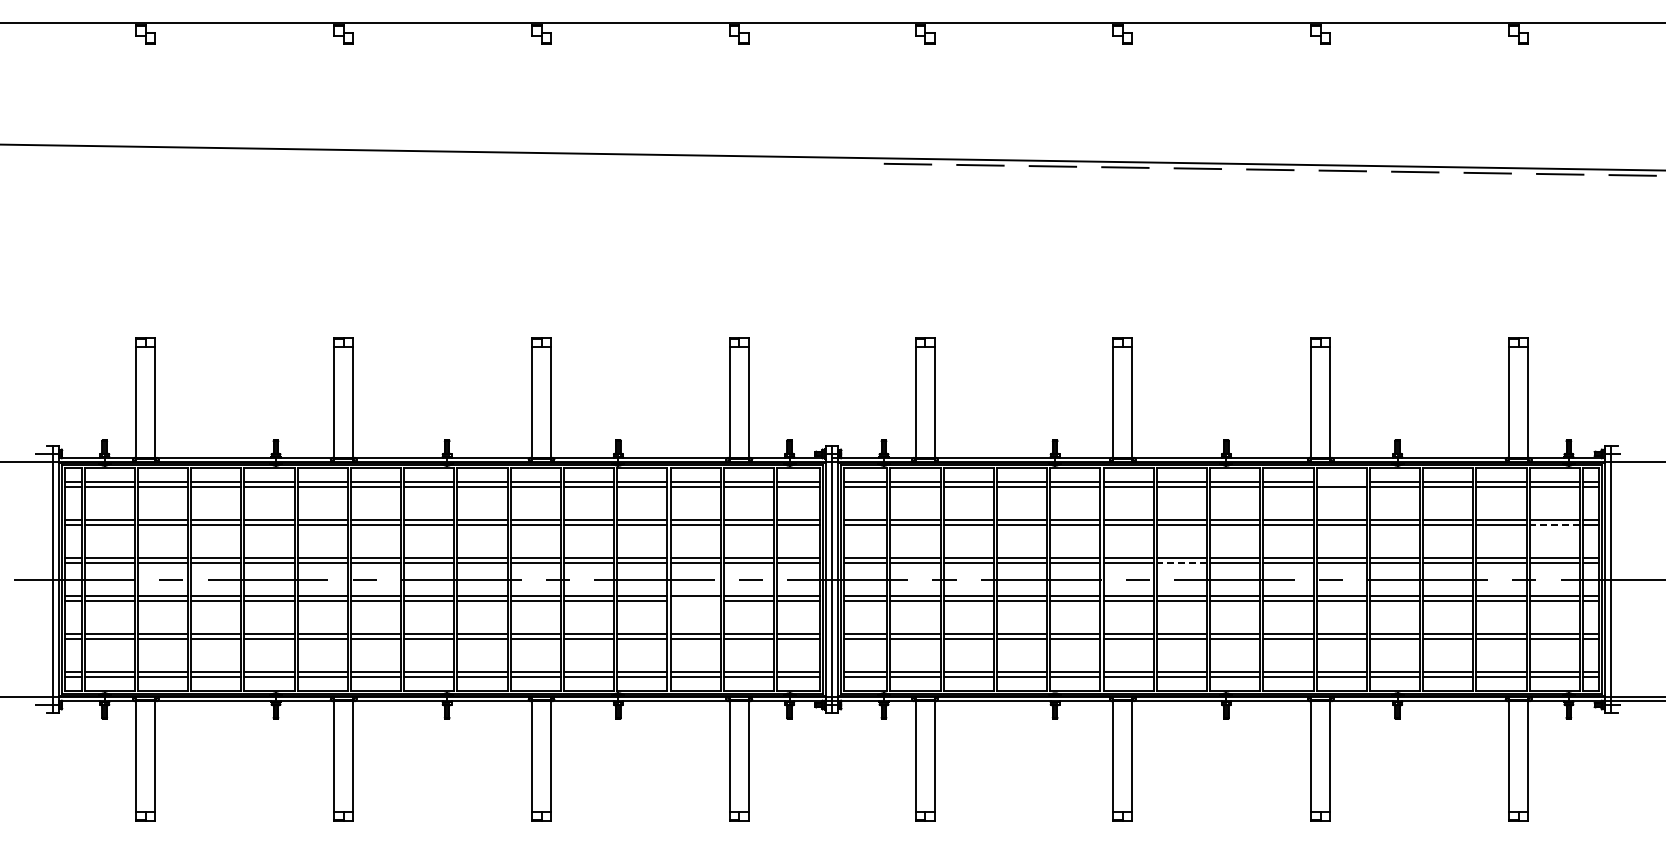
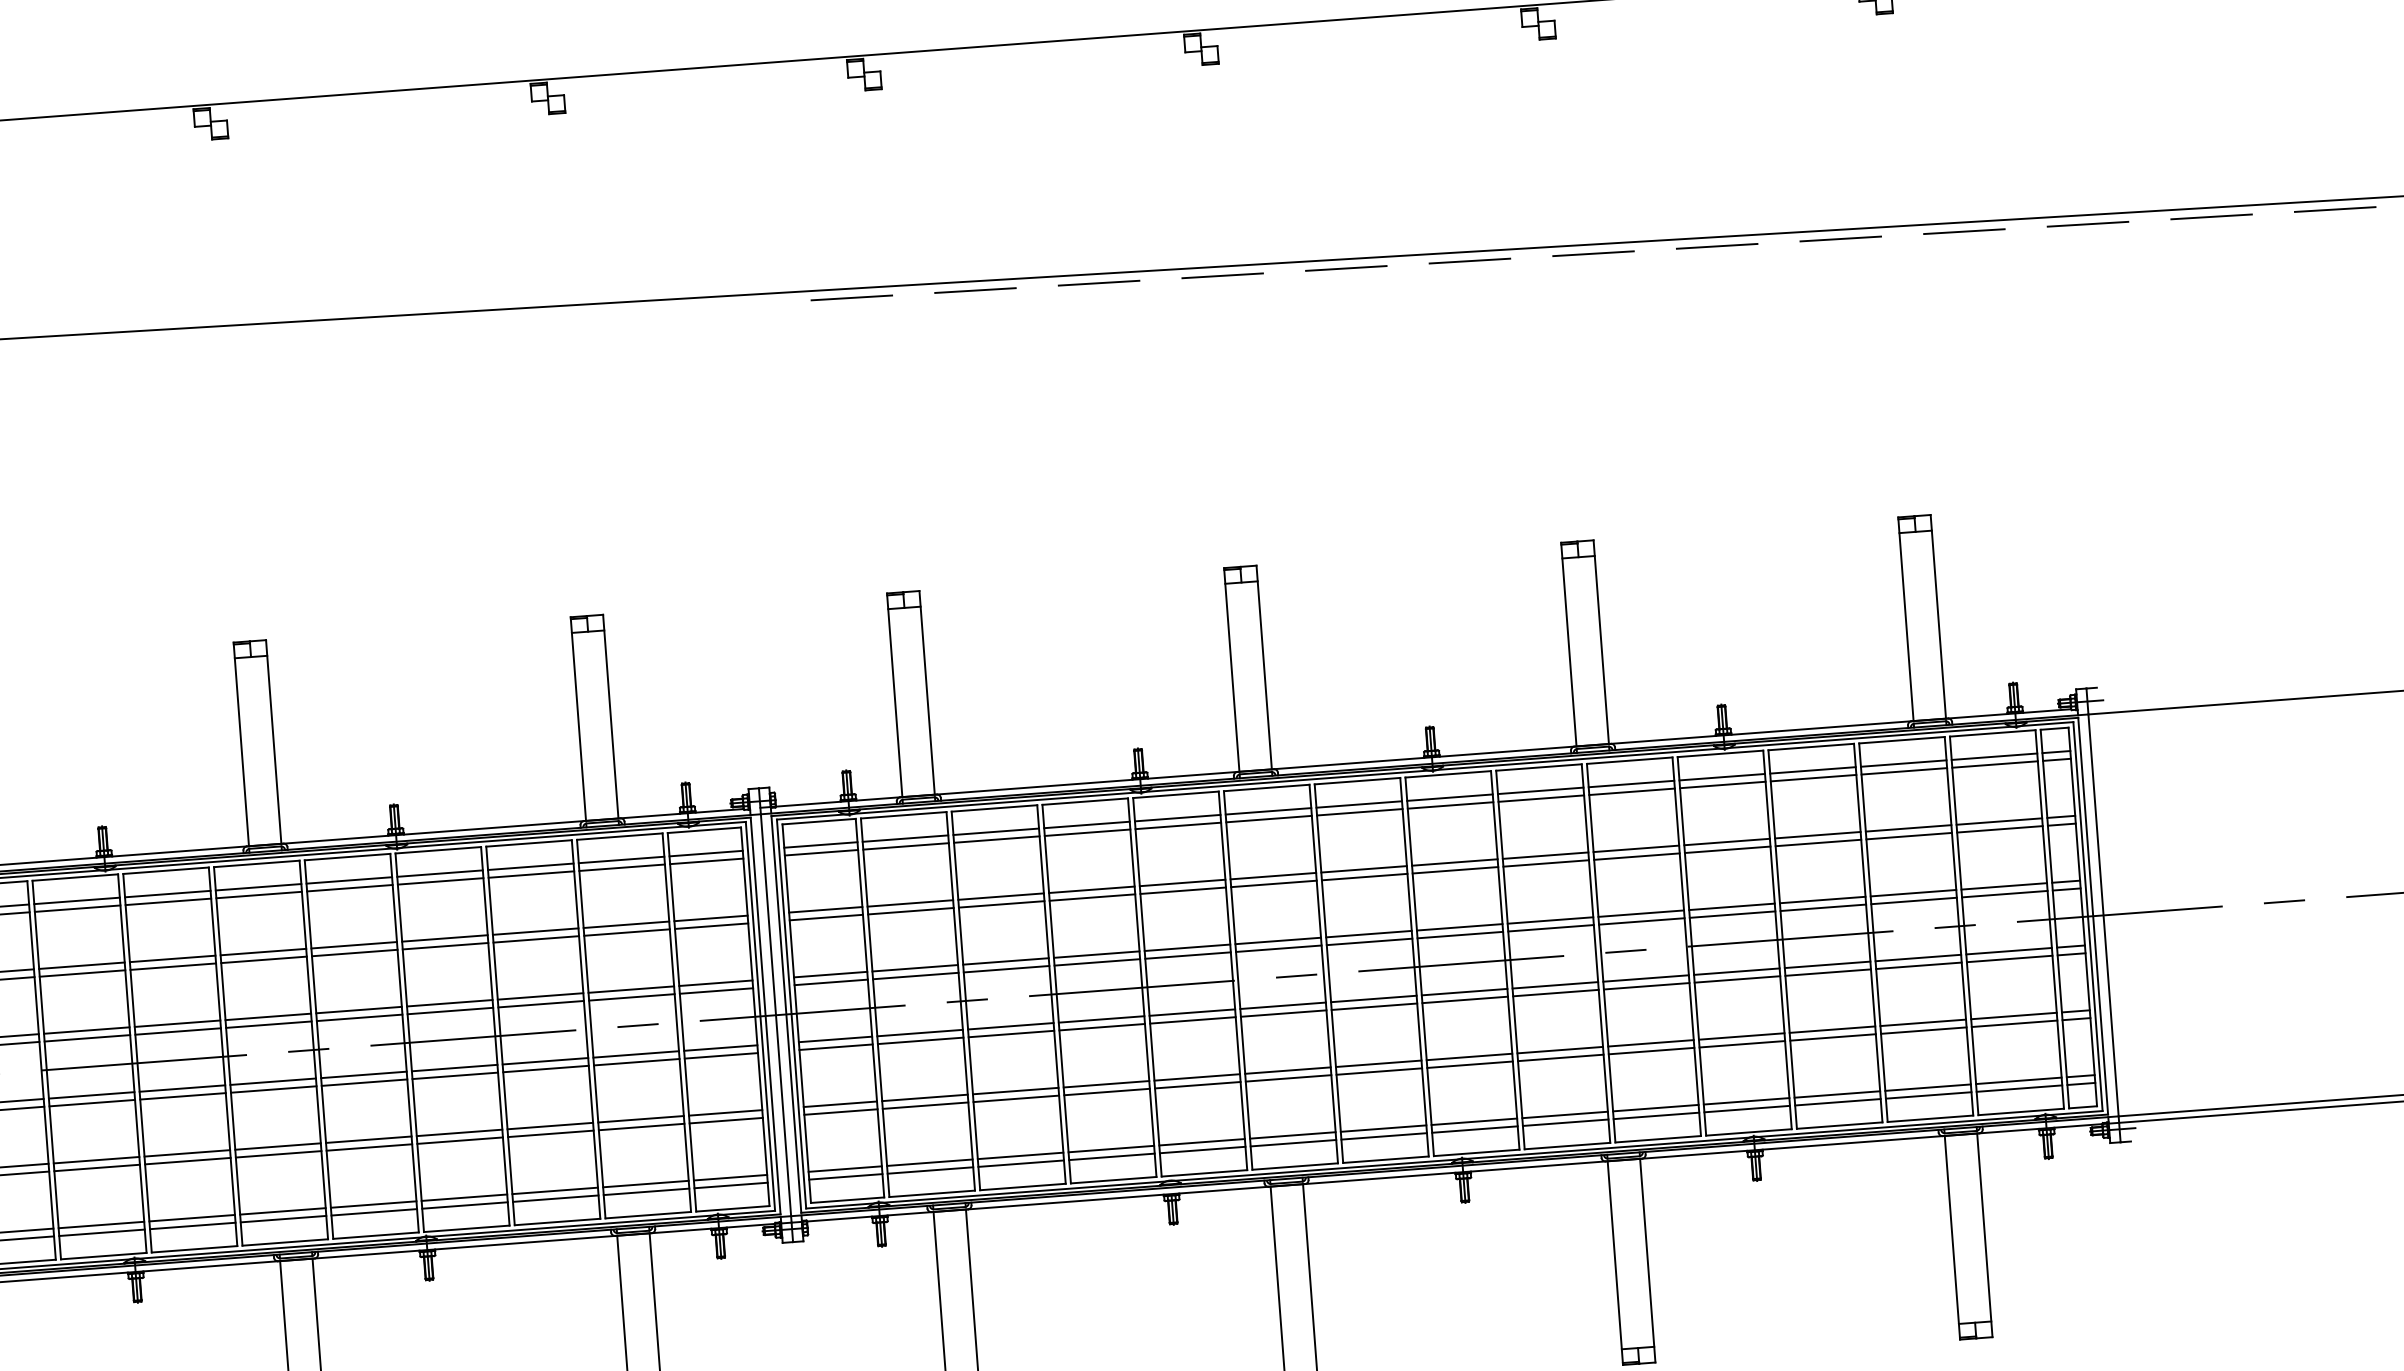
line: (1341, 482) -> (1631, 784), added
line: (1554, 524) -> (1999, 828), dashed -> solid
line: (1181, 562) -> (1368, 941), dashed -> solid
line: (695, 600) -> (545, 1068), added

